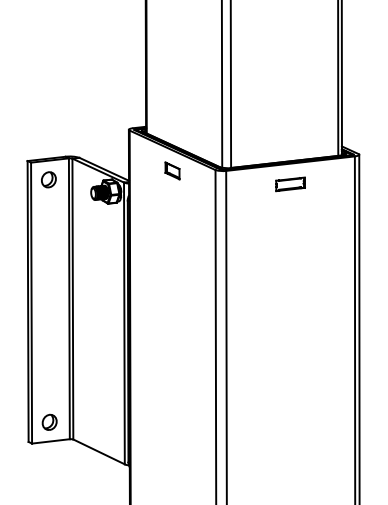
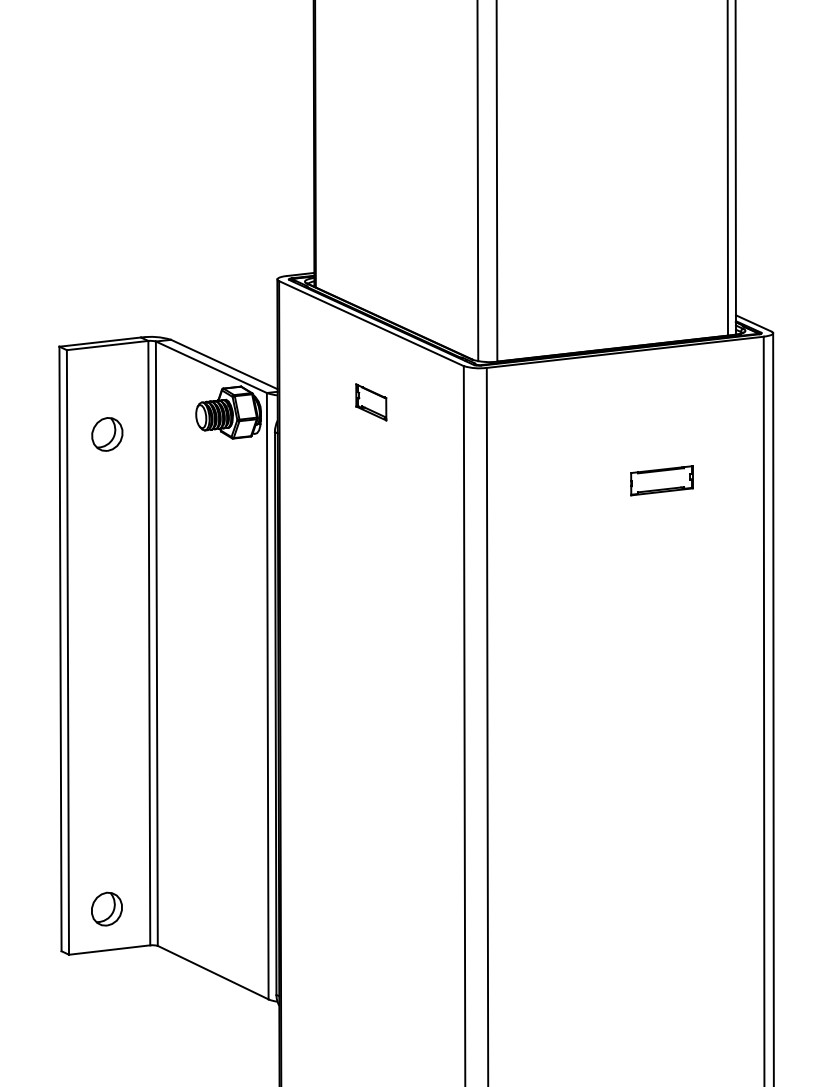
part: (172, 170) -> (371, 401), moved
part: (48, 179) -> (106, 433), moved
part: (290, 184) -> (661, 481), moved

